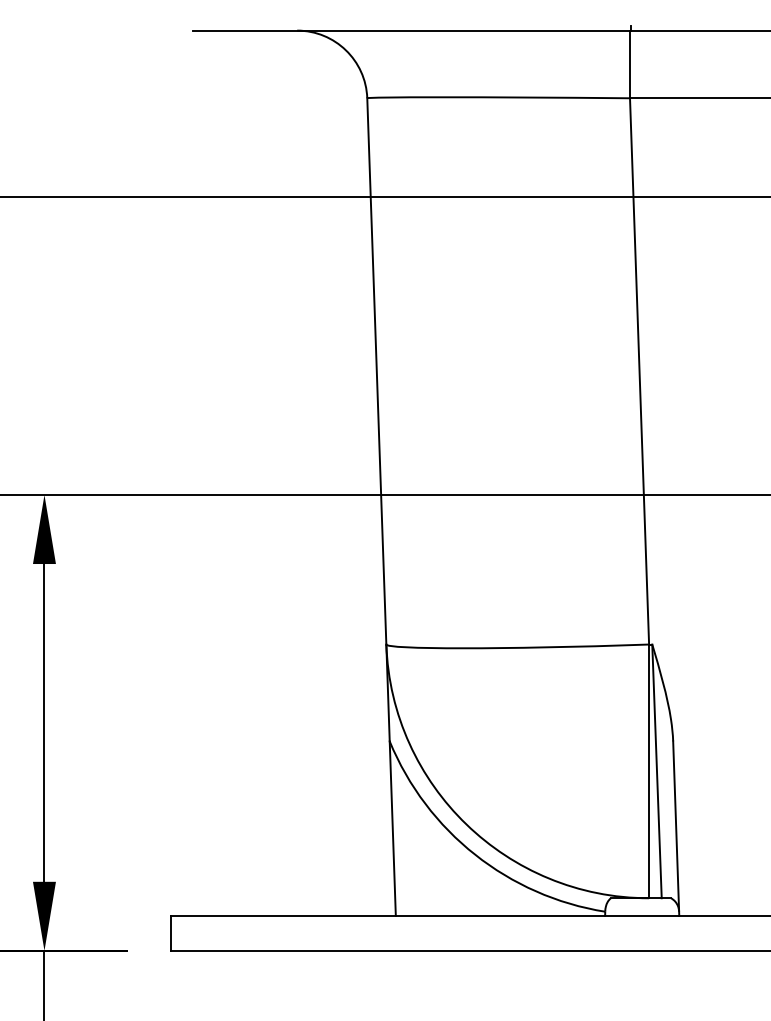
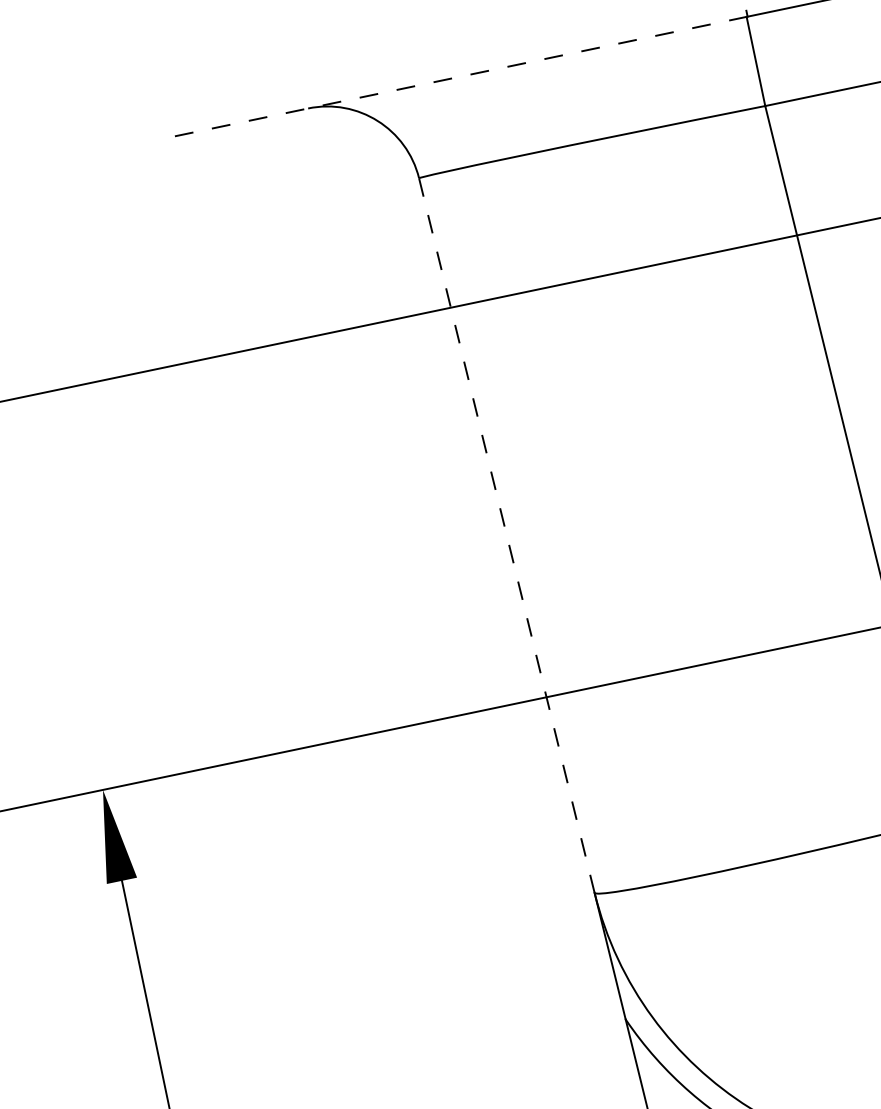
line: (411, 30) -> (458, 76), solid -> dashed
line: (376, 371) -> (506, 535), solid -> dashed

